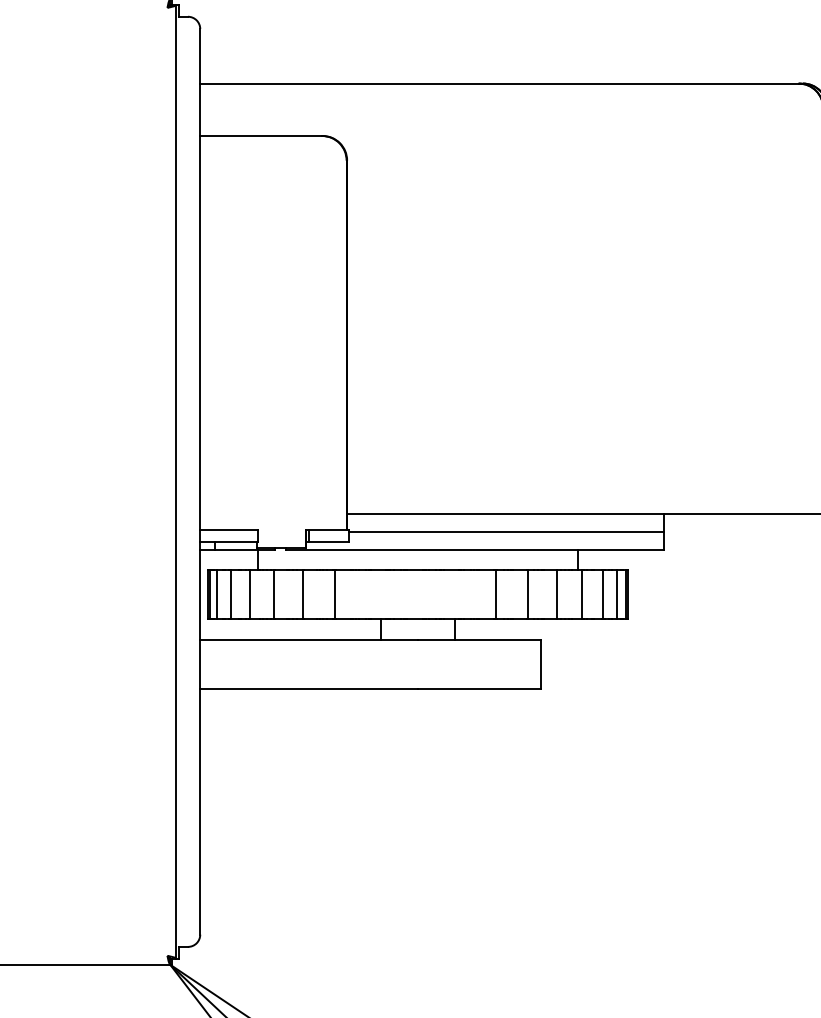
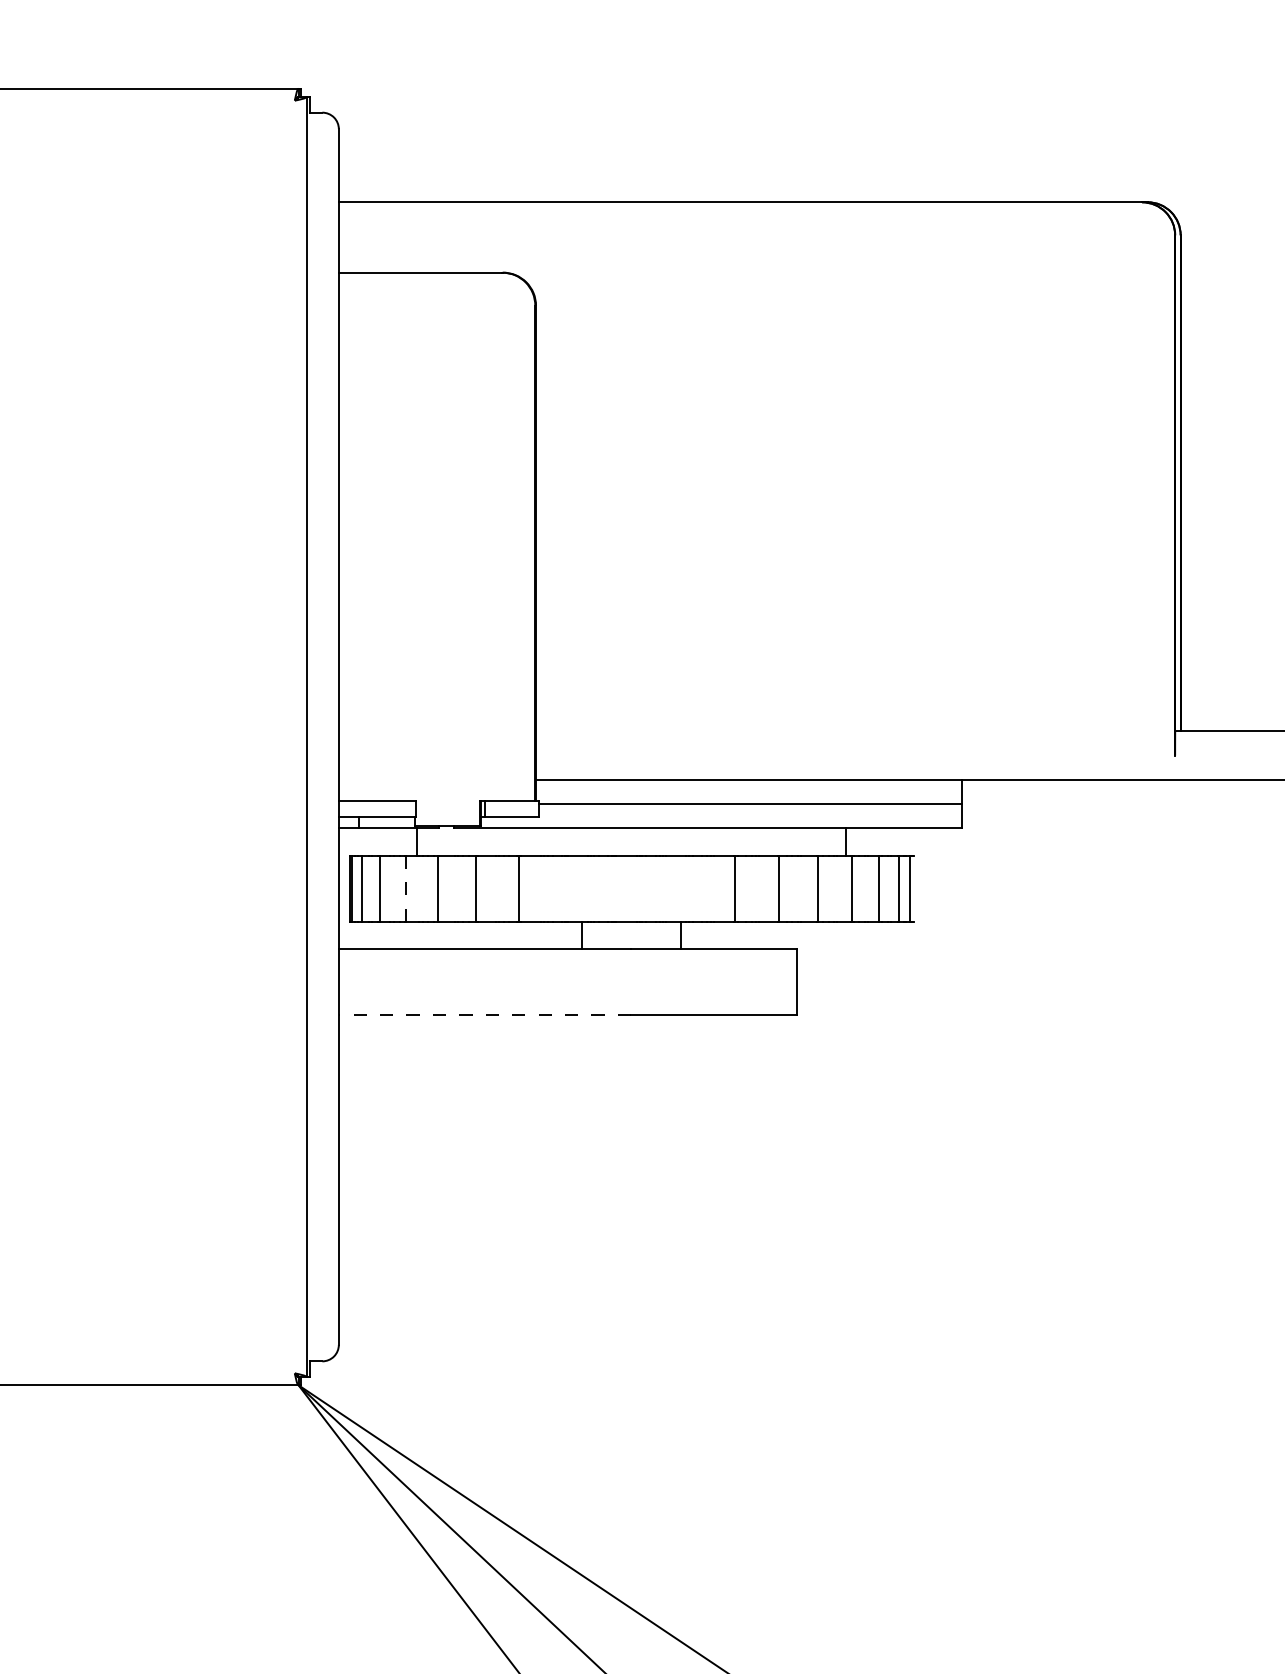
line: (628, 594) -> (913, 888), removed
line: (249, 595) -> (405, 889), solid -> dashed
line: (308, 689) -> (484, 1015), solid -> dashed

